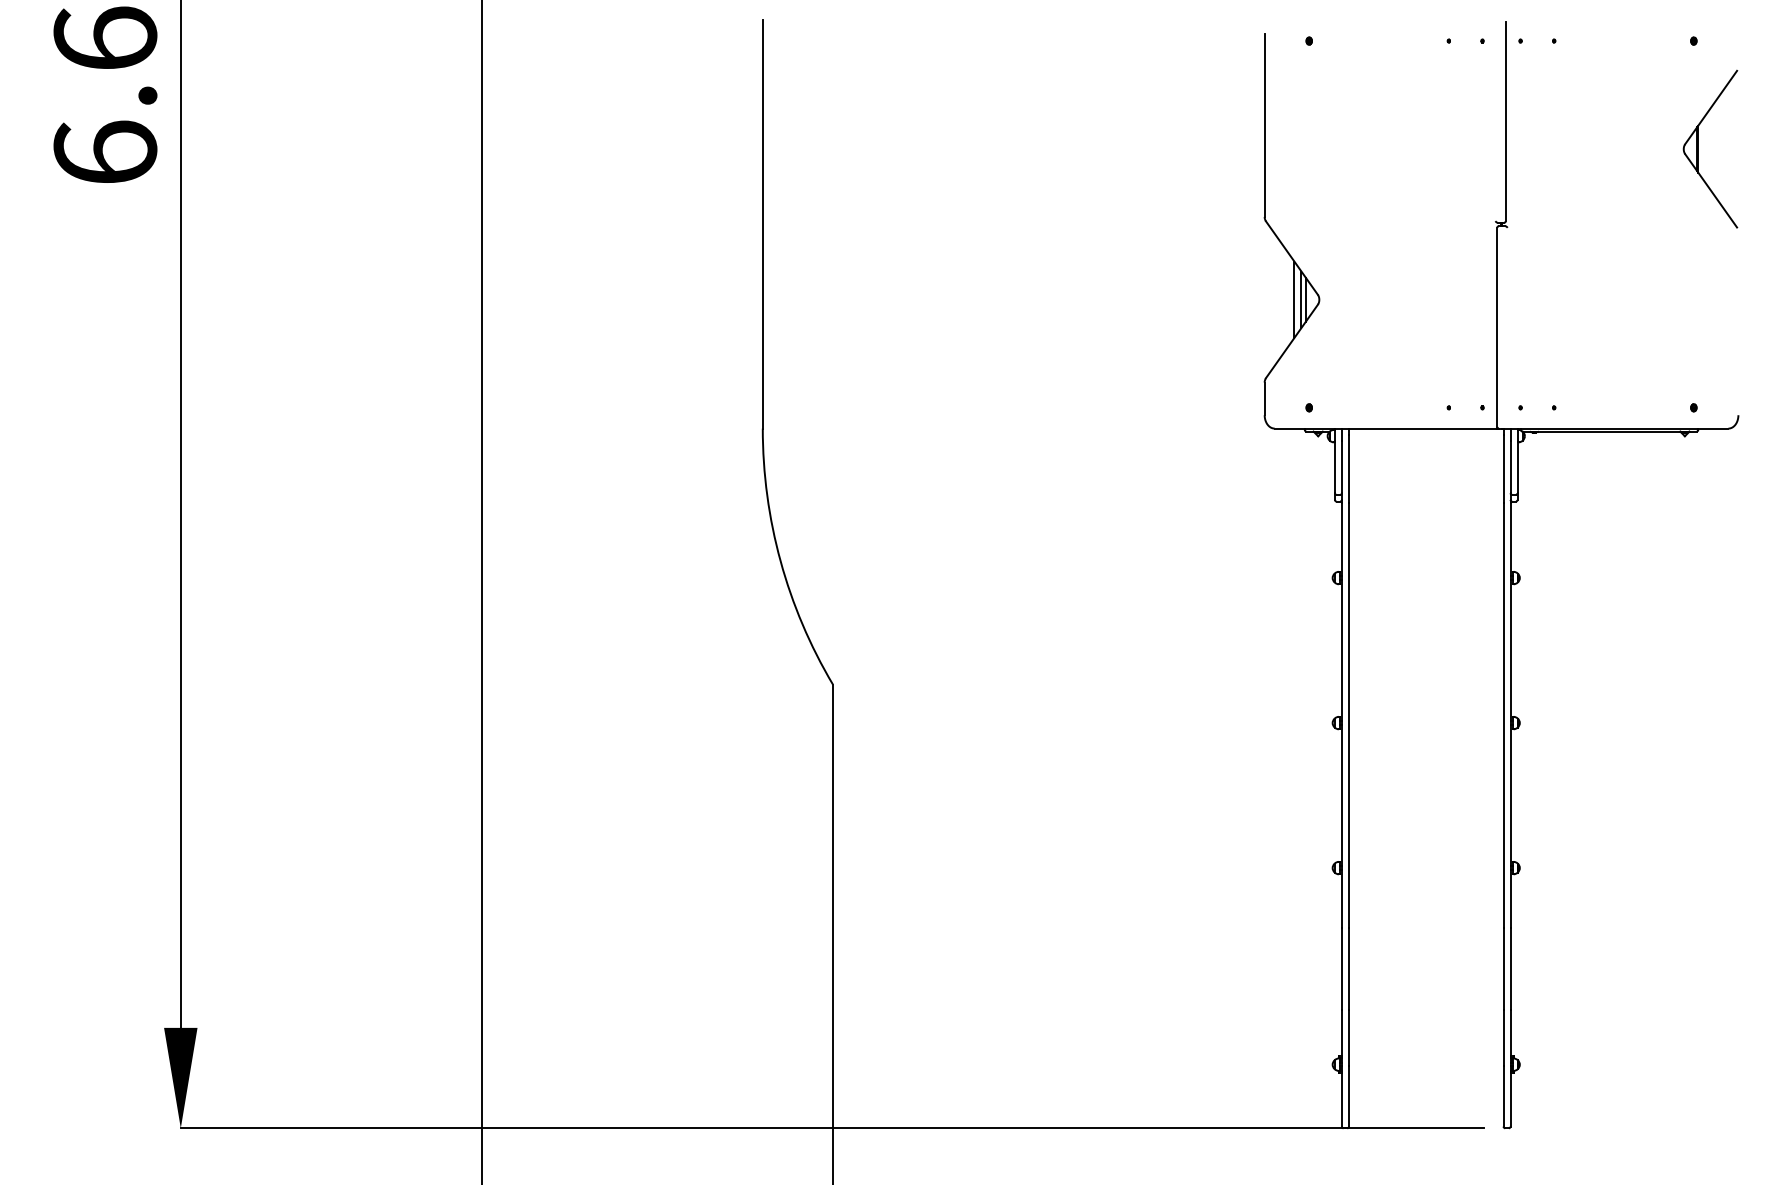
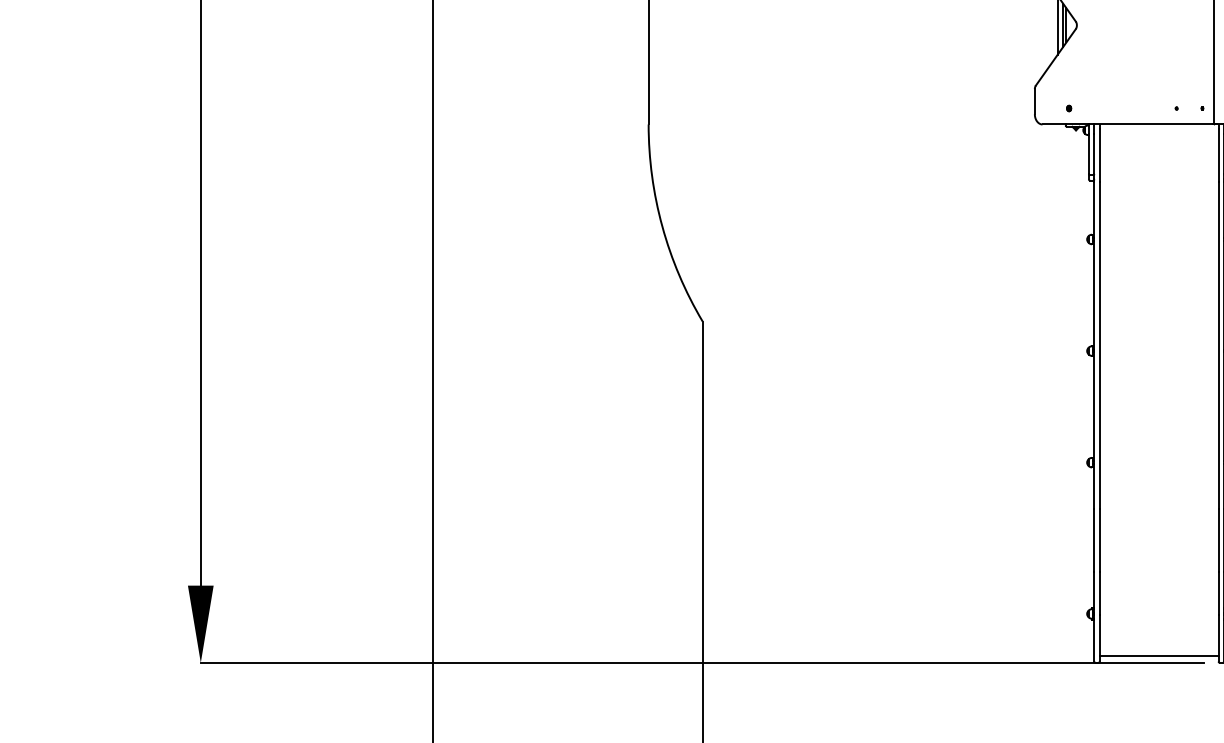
line: (1425, 1118) -> (1158, 655), added

